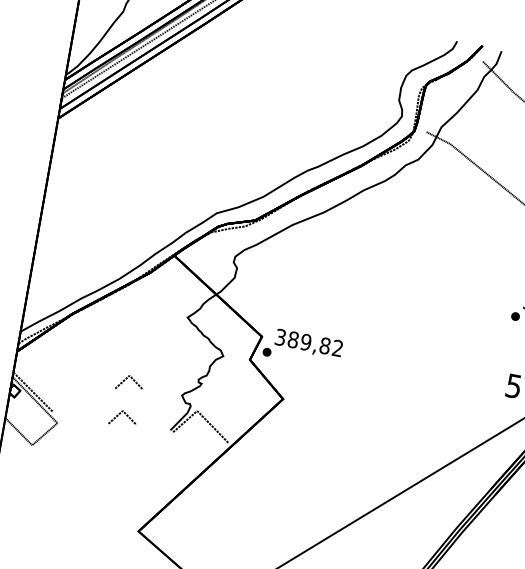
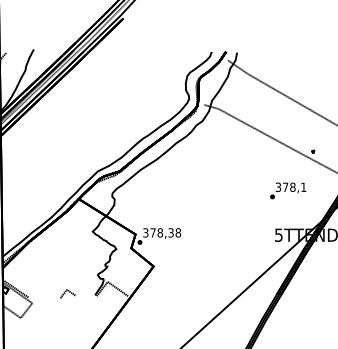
text: (315, 343) -> (165, 232), 389,82 -> 378,38
line: (127, 380) -> (66, 272), removed

